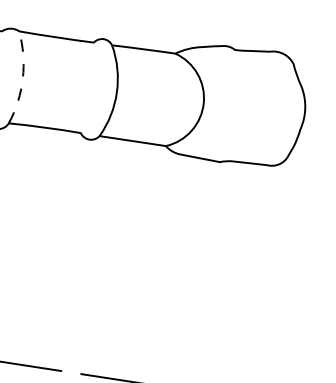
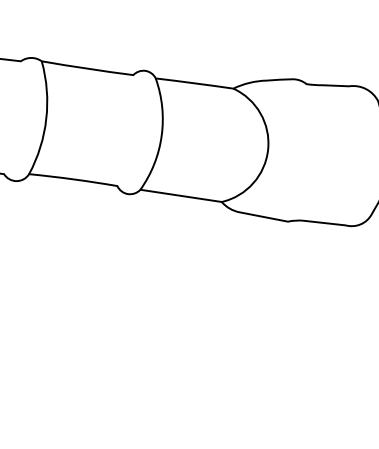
line: (22, 78) -> (45, 119), dashed -> solid

